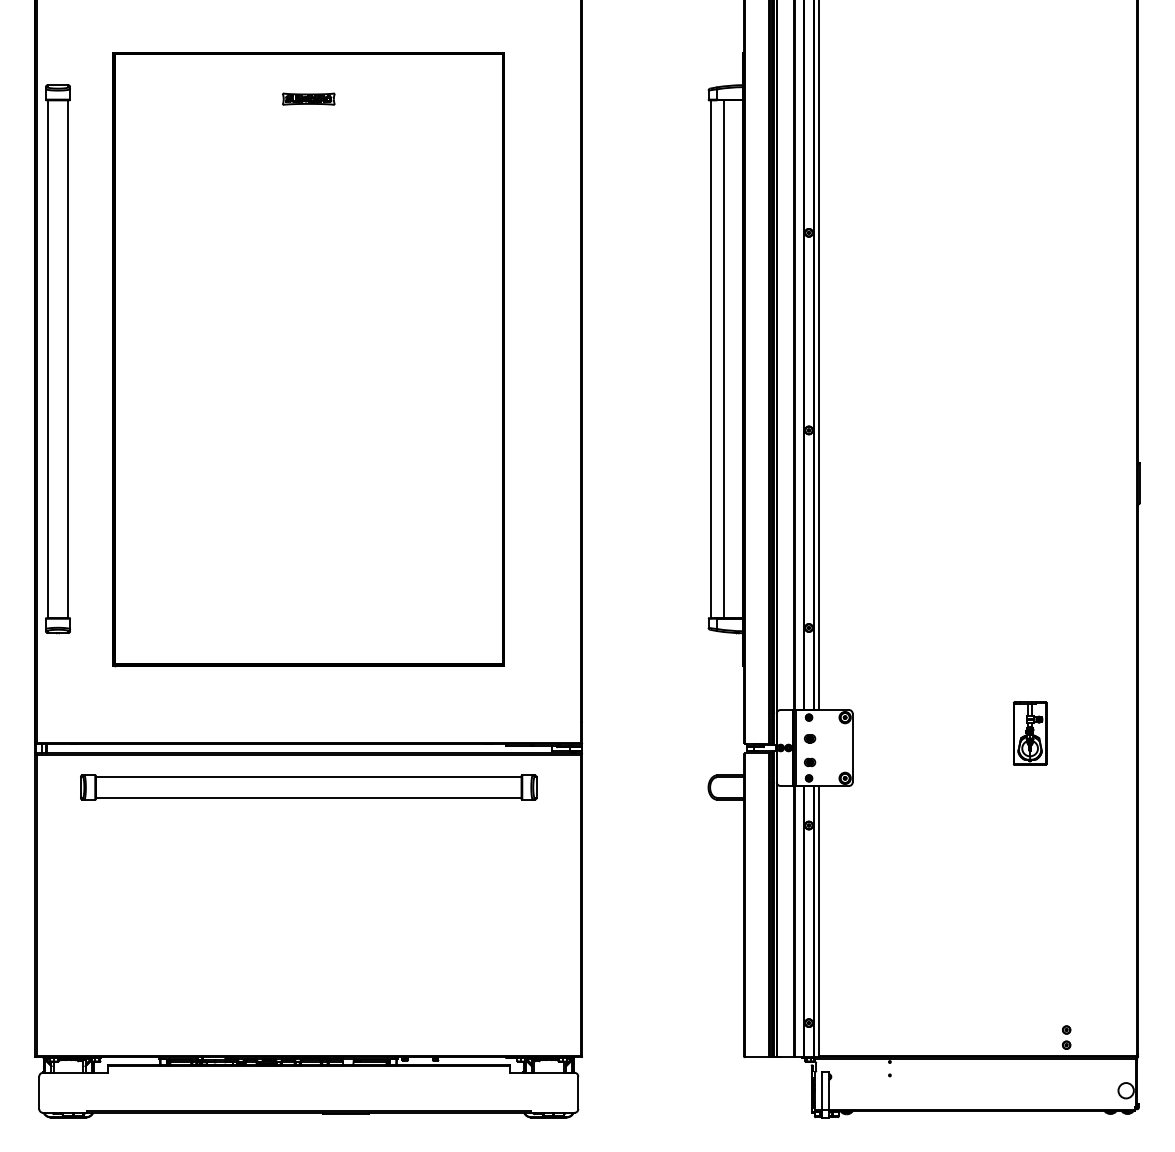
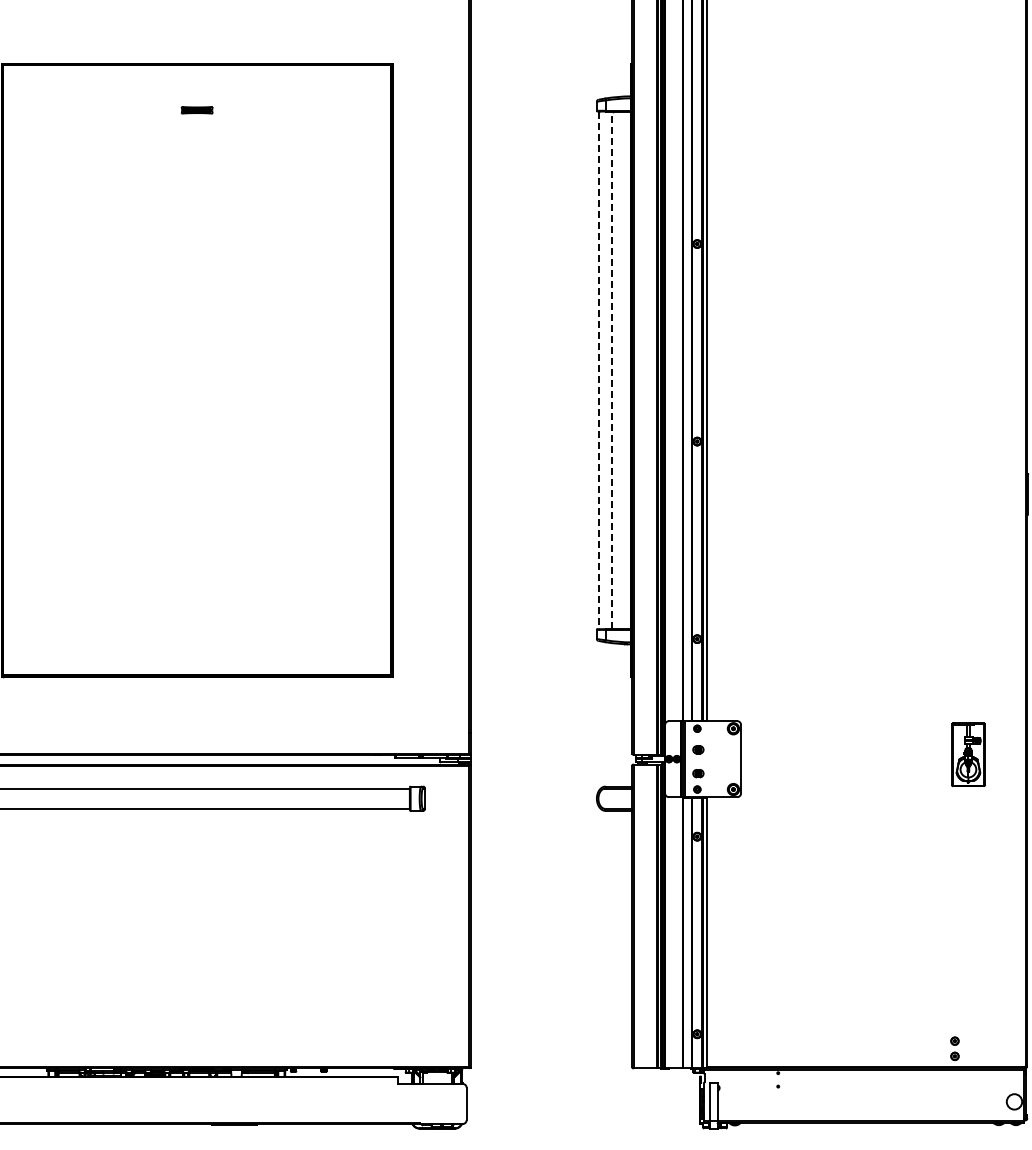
part: (308, 98) -> (196, 109), size x0.6
line: (710, 359) -> (598, 370), solid -> dashed
line: (724, 359) -> (612, 370), solid -> dashed
part: (1029, 733) -> (967, 754), moved

